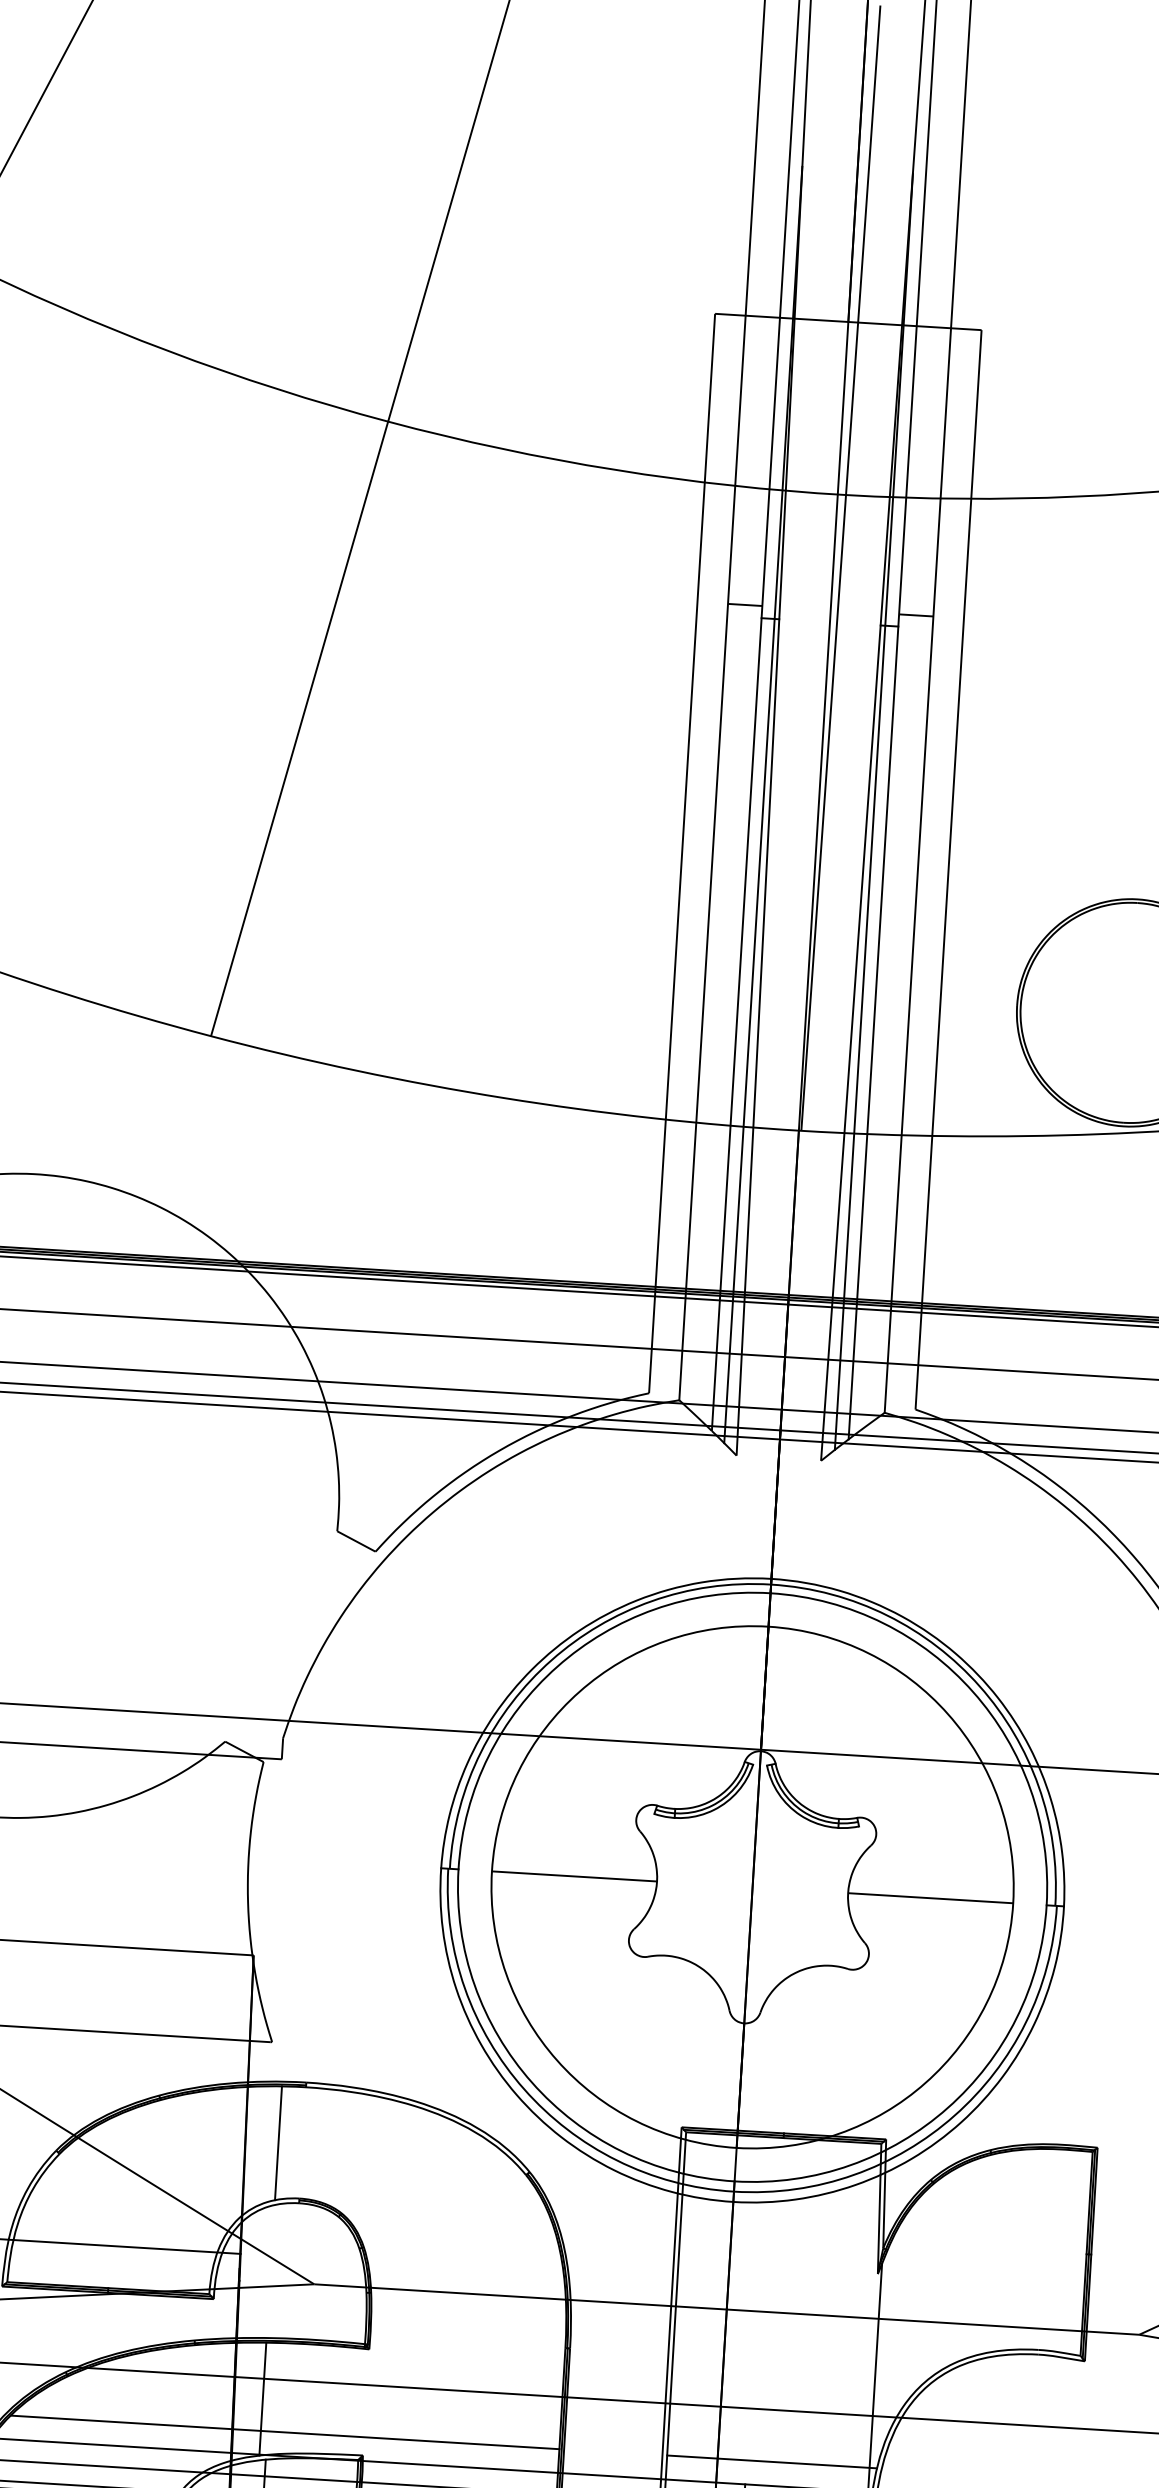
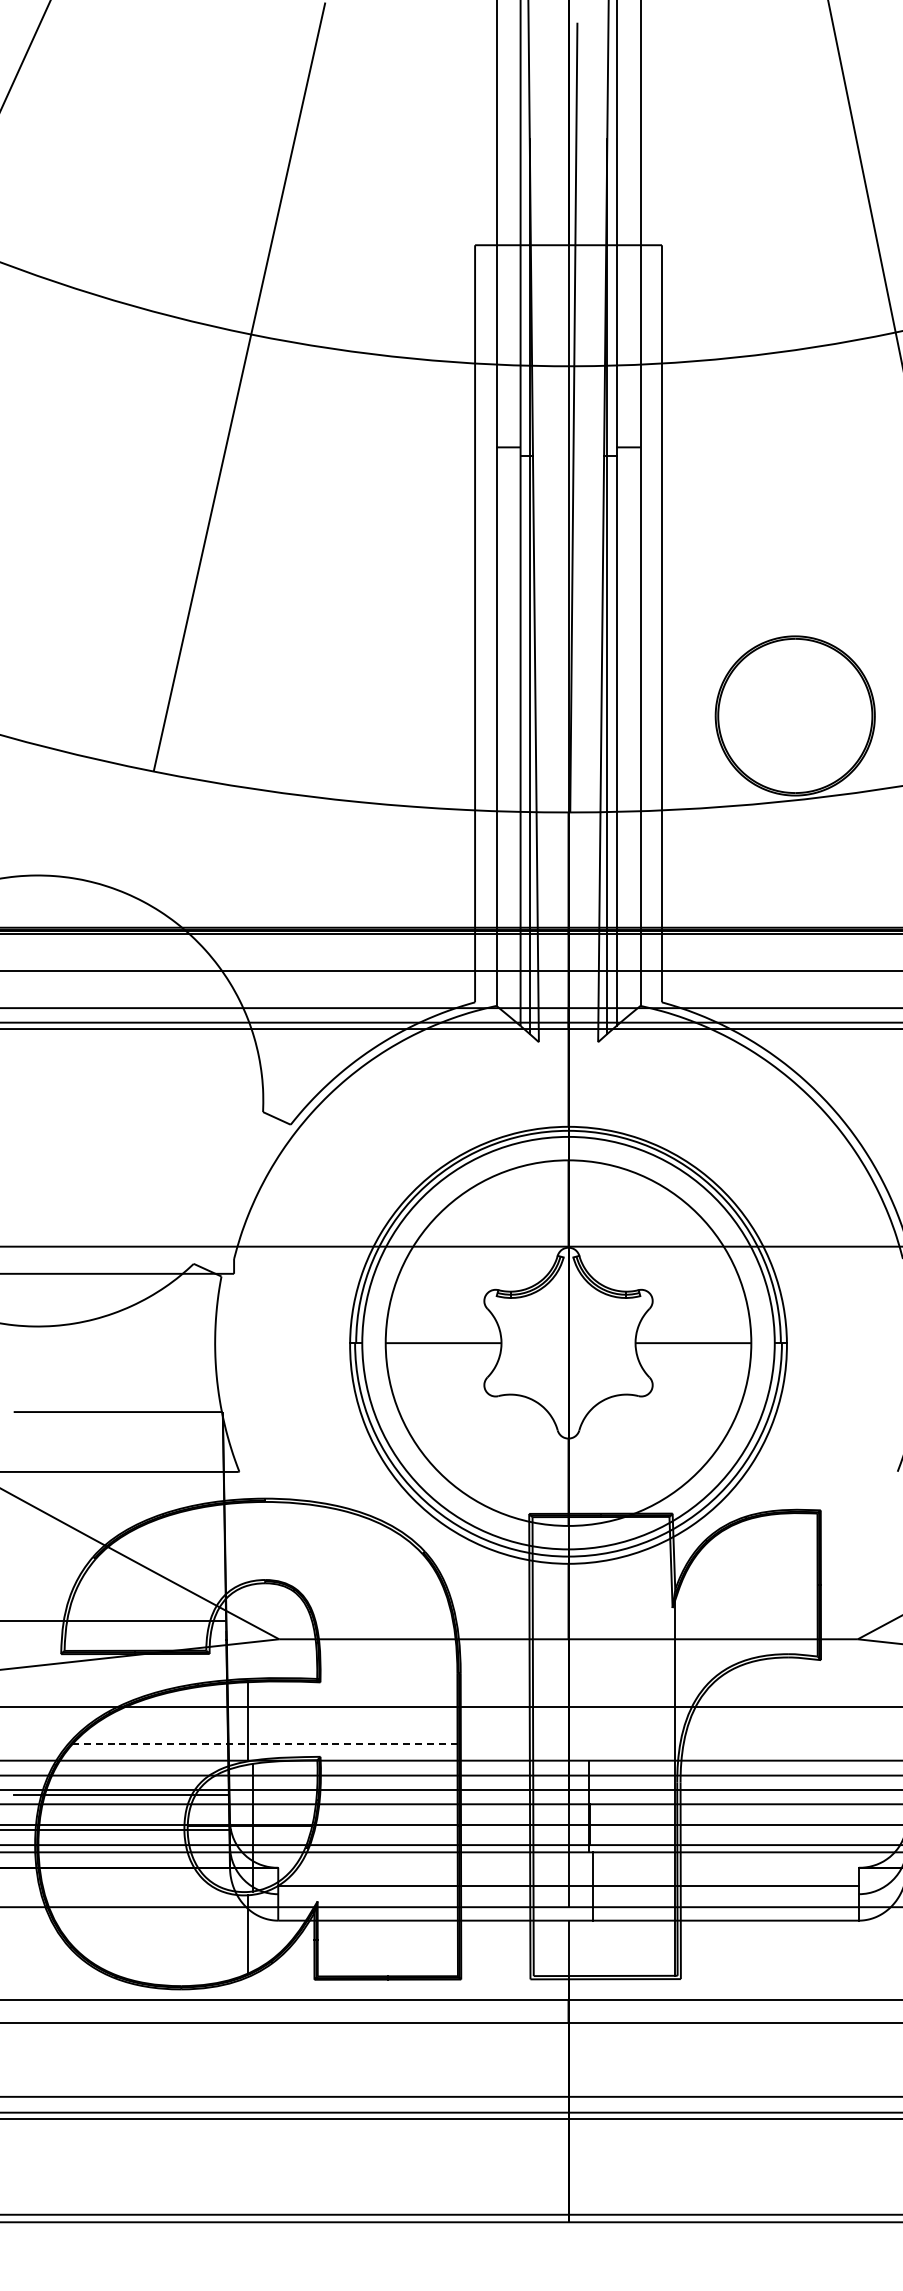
line: (278, 2143) -> (248, 1542), removed
line: (284, 2433) -> (264, 1744), solid -> dashed
line: (771, 2461) -> (606, 1743), removed

